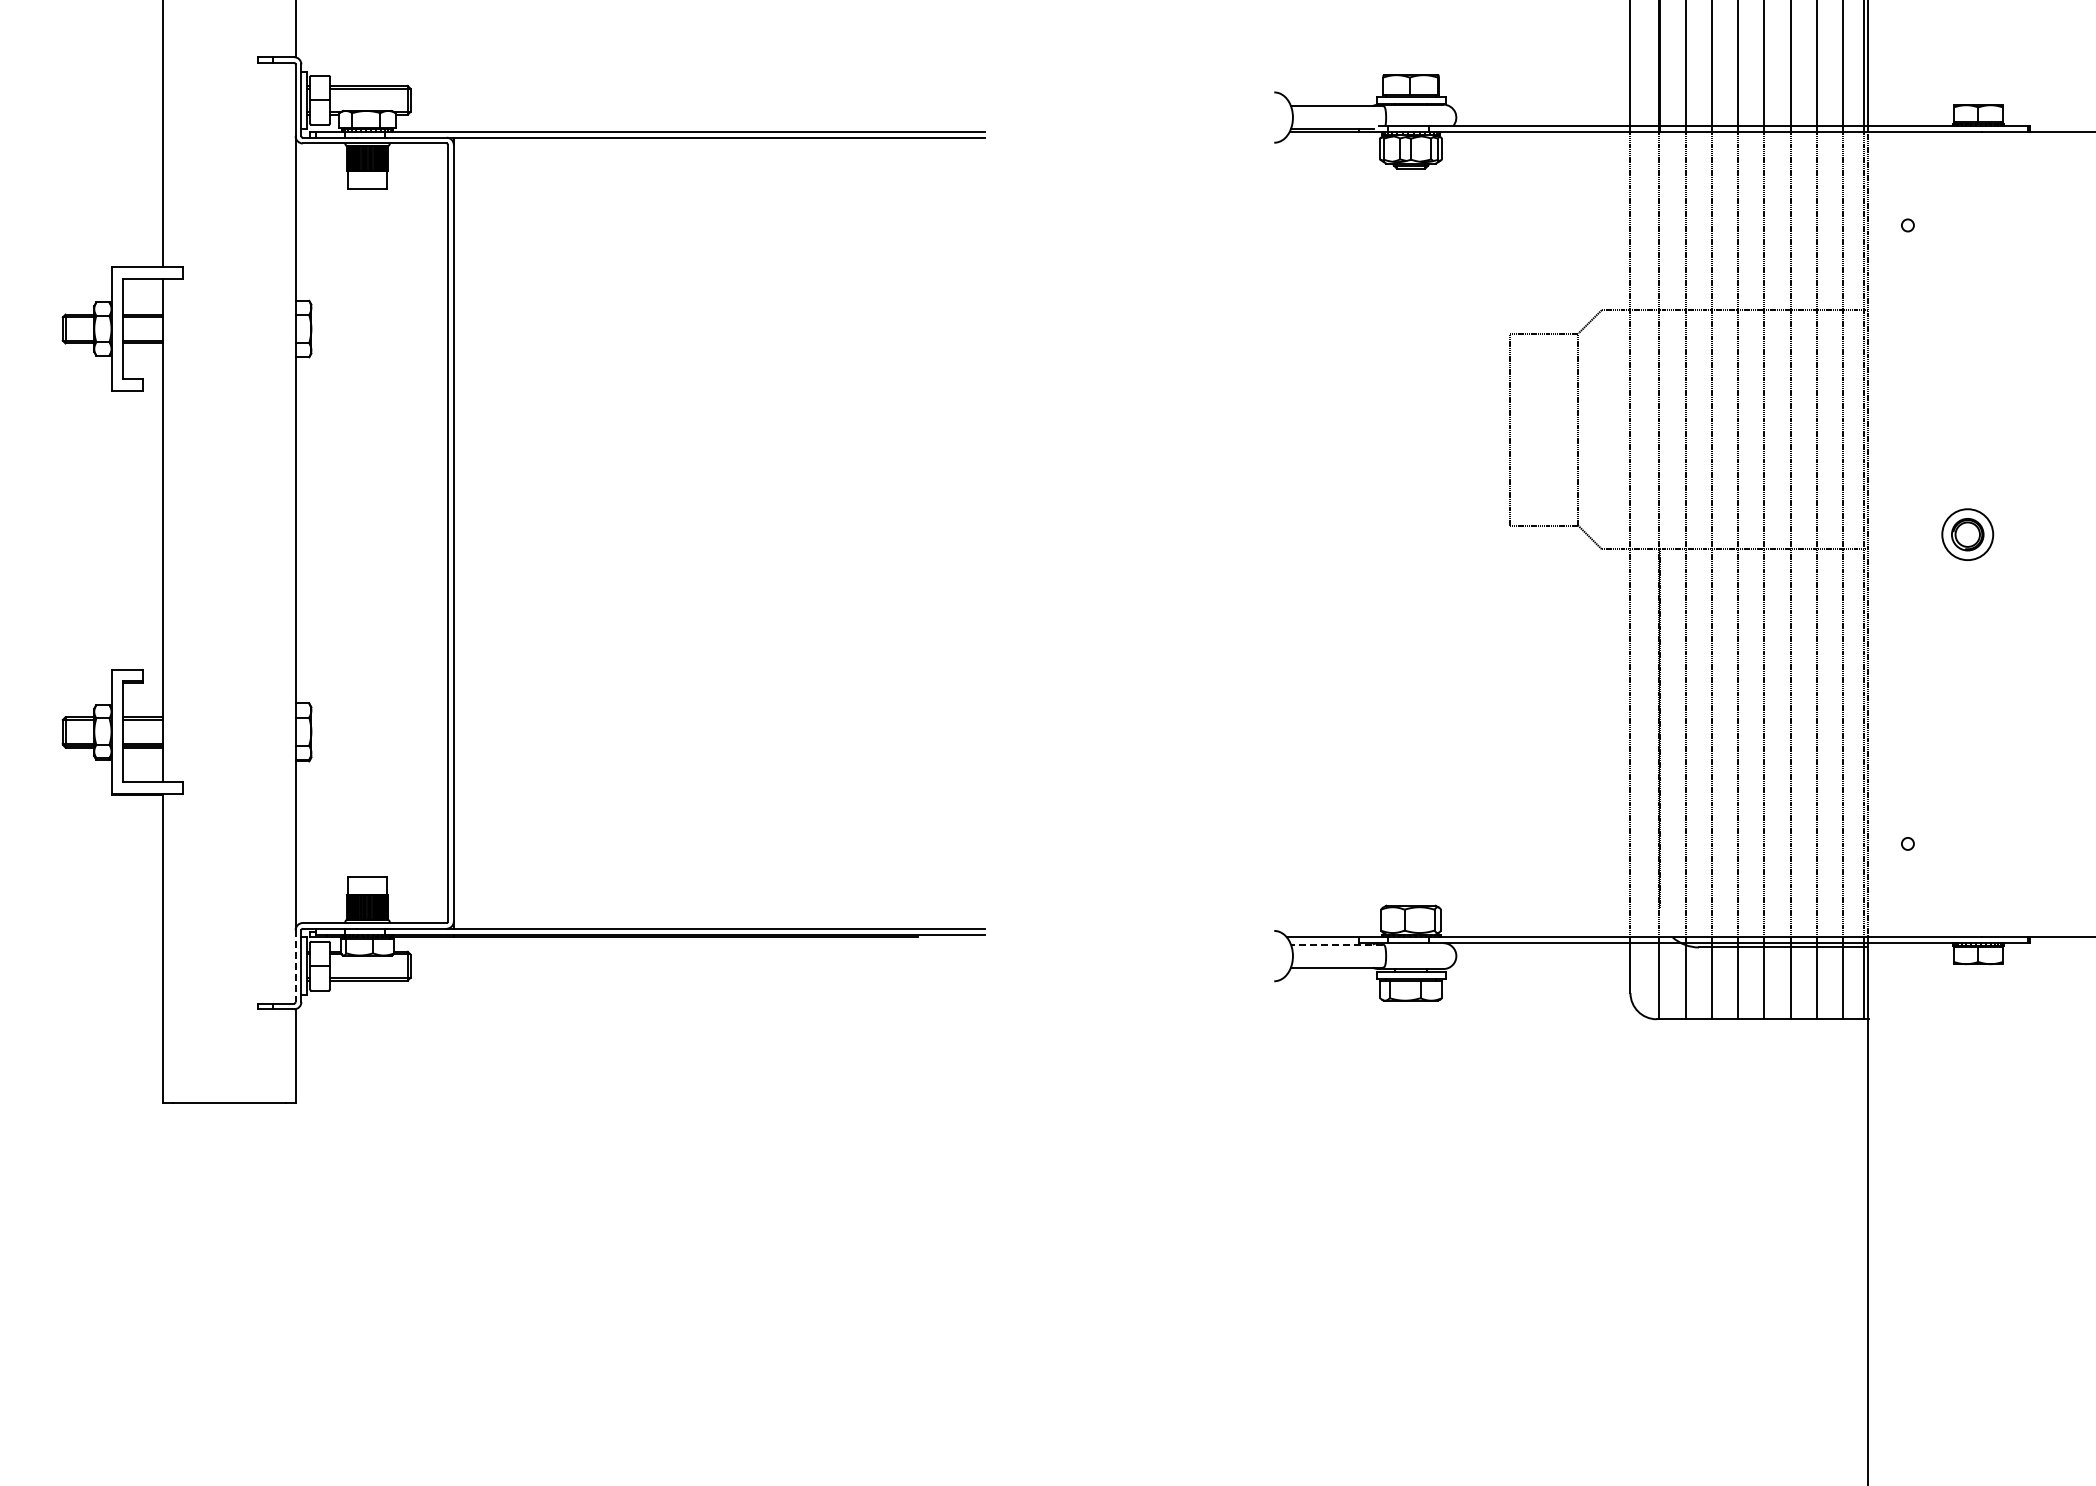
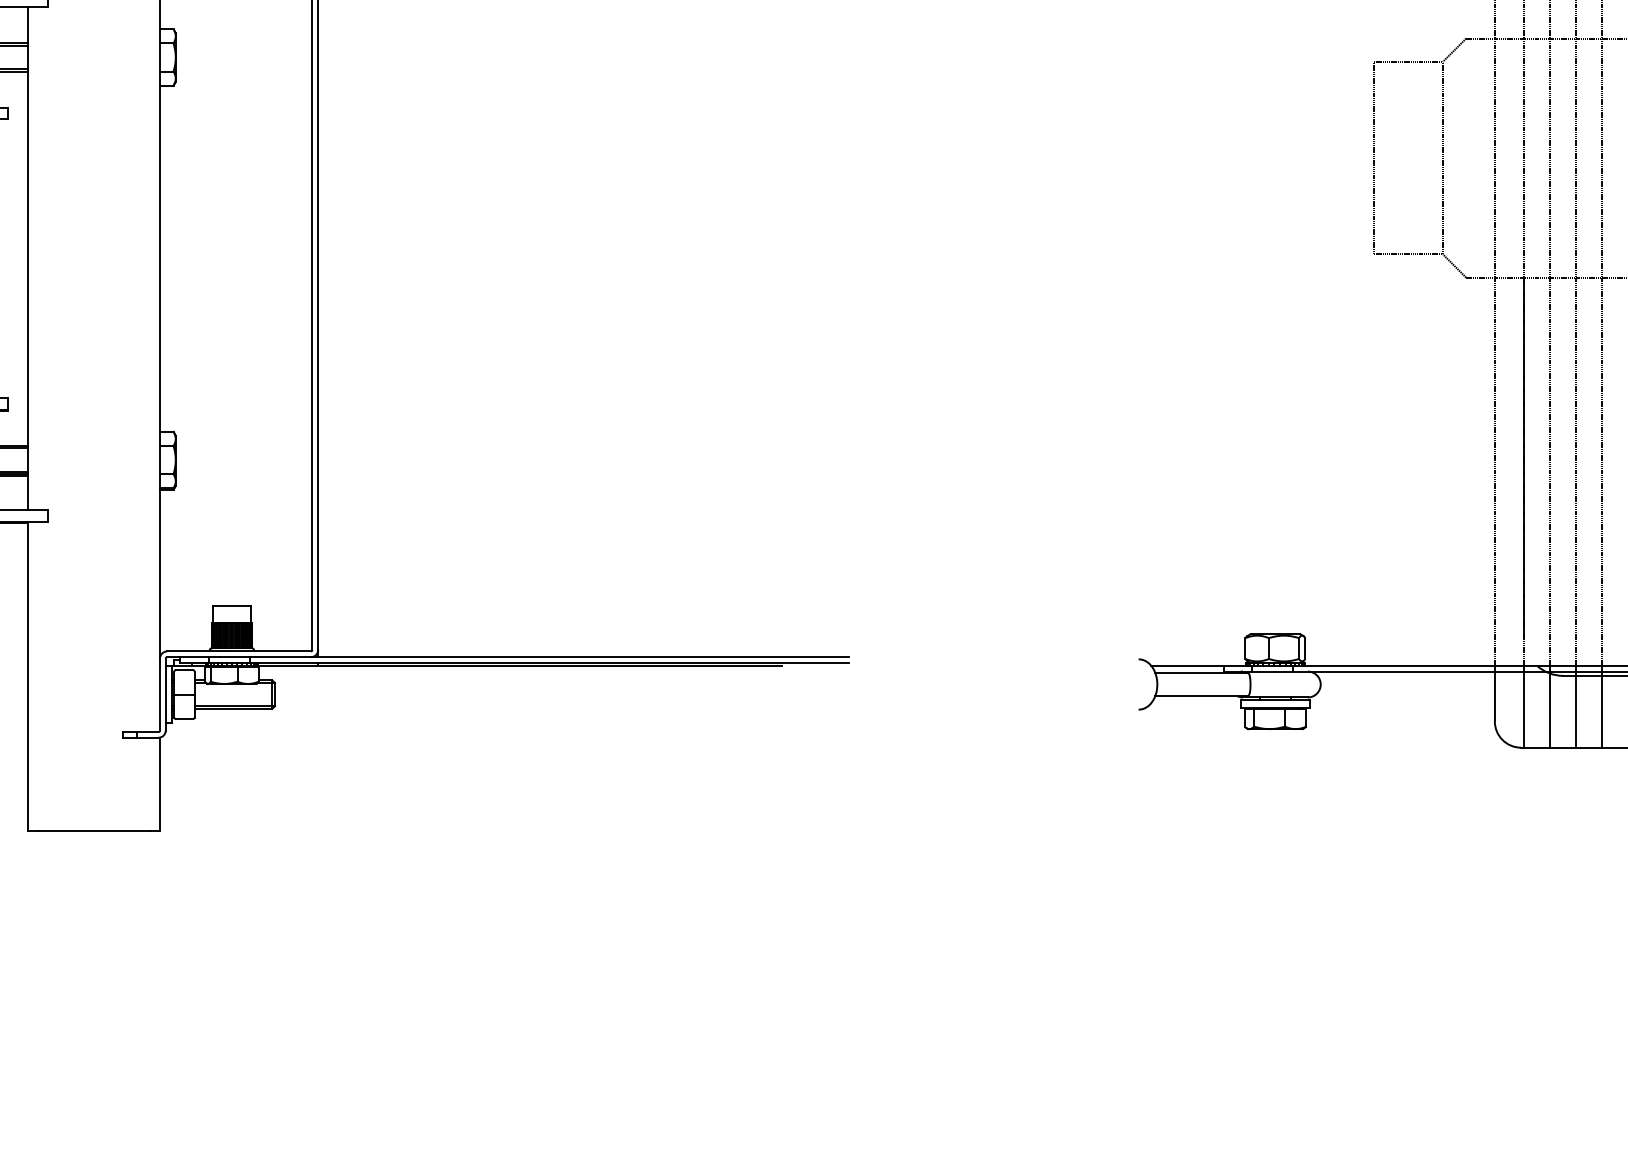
line: (1336, 944) -> (1200, 672), dashed -> solid
line: (295, 966) -> (159, 694), dashed -> solid

